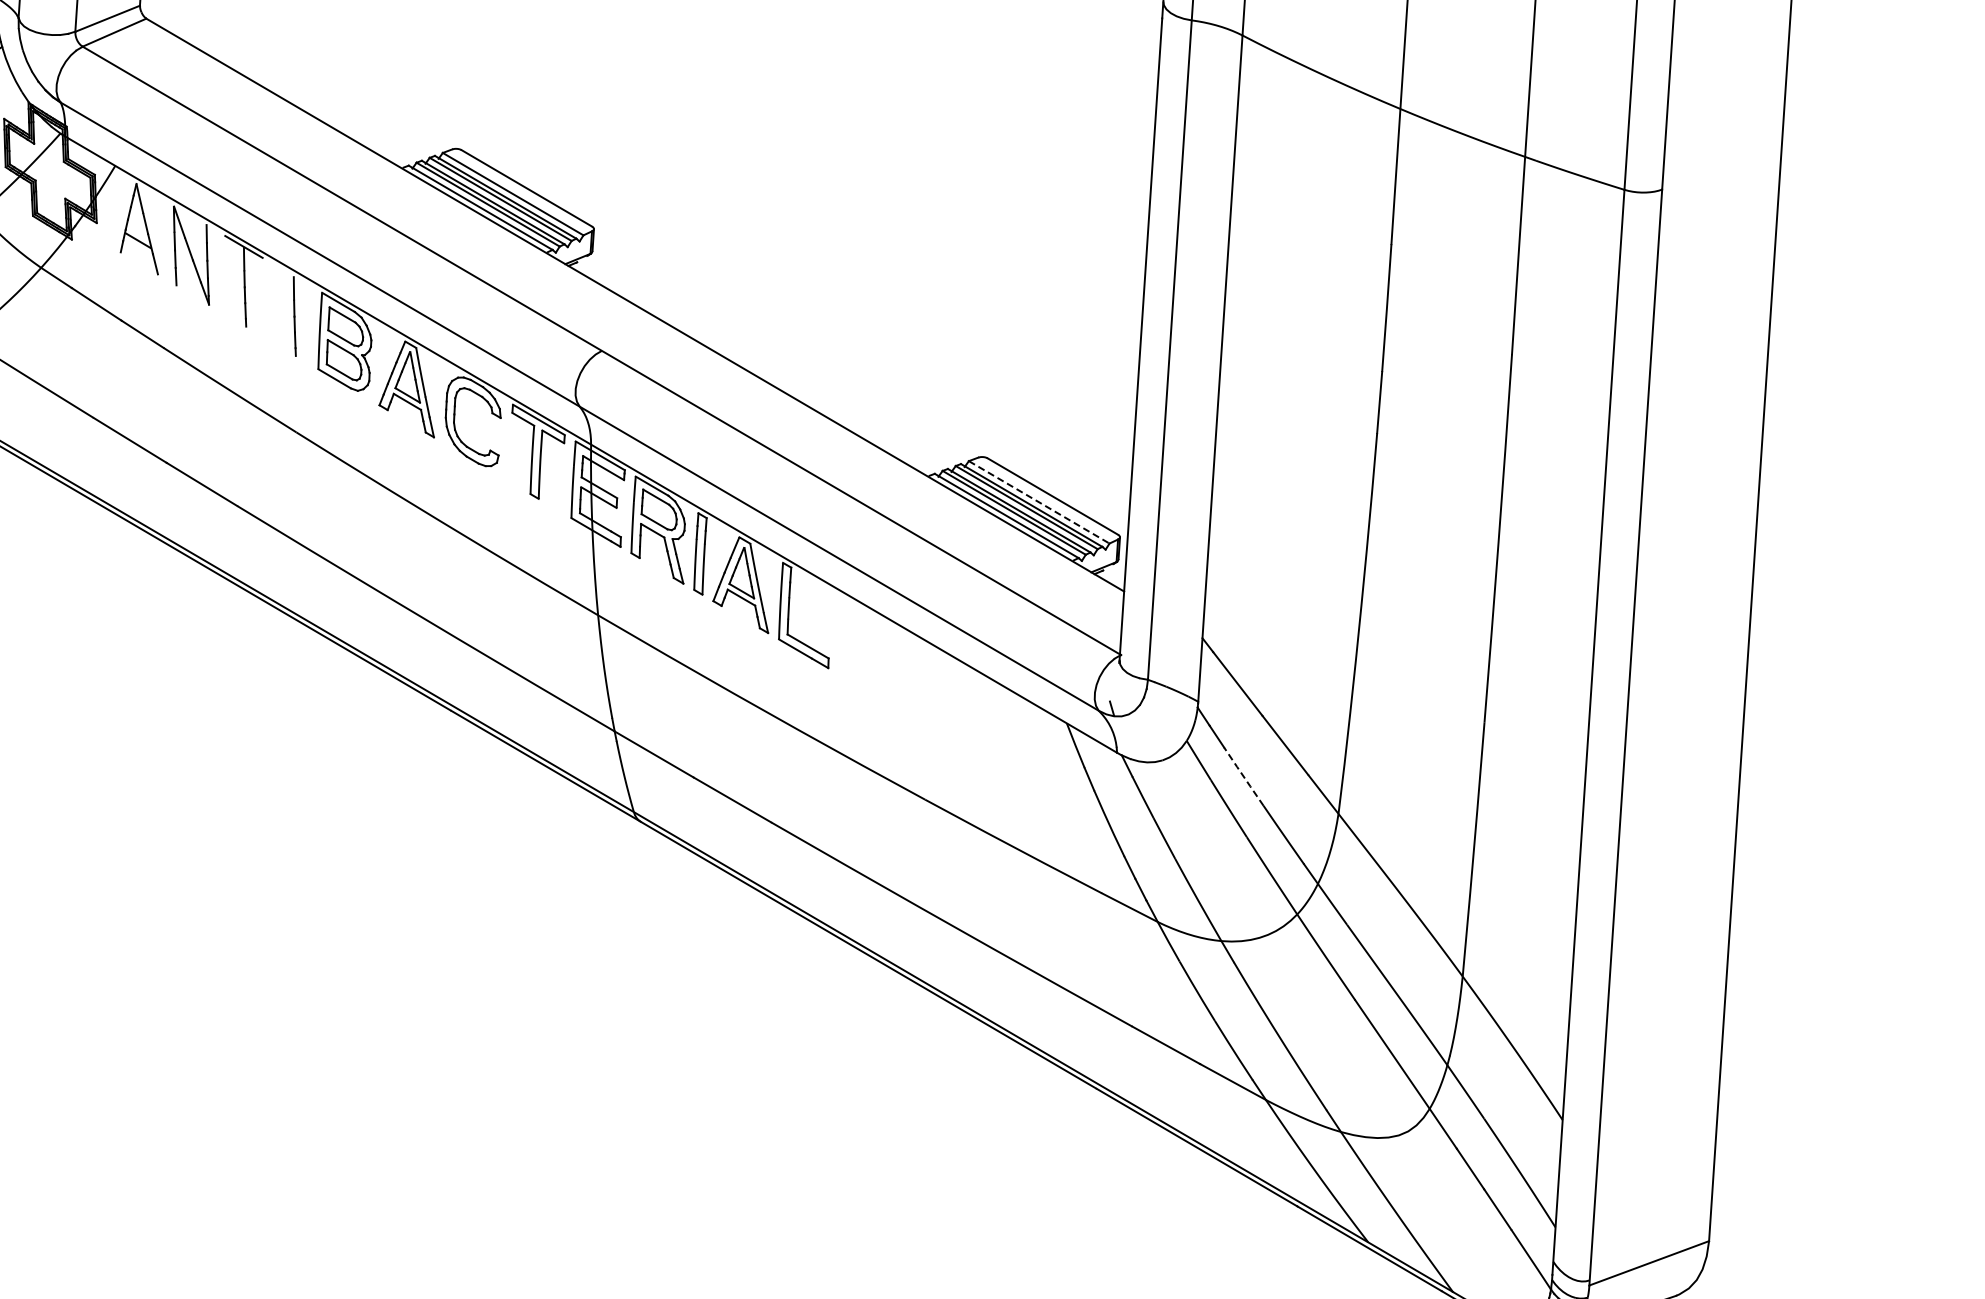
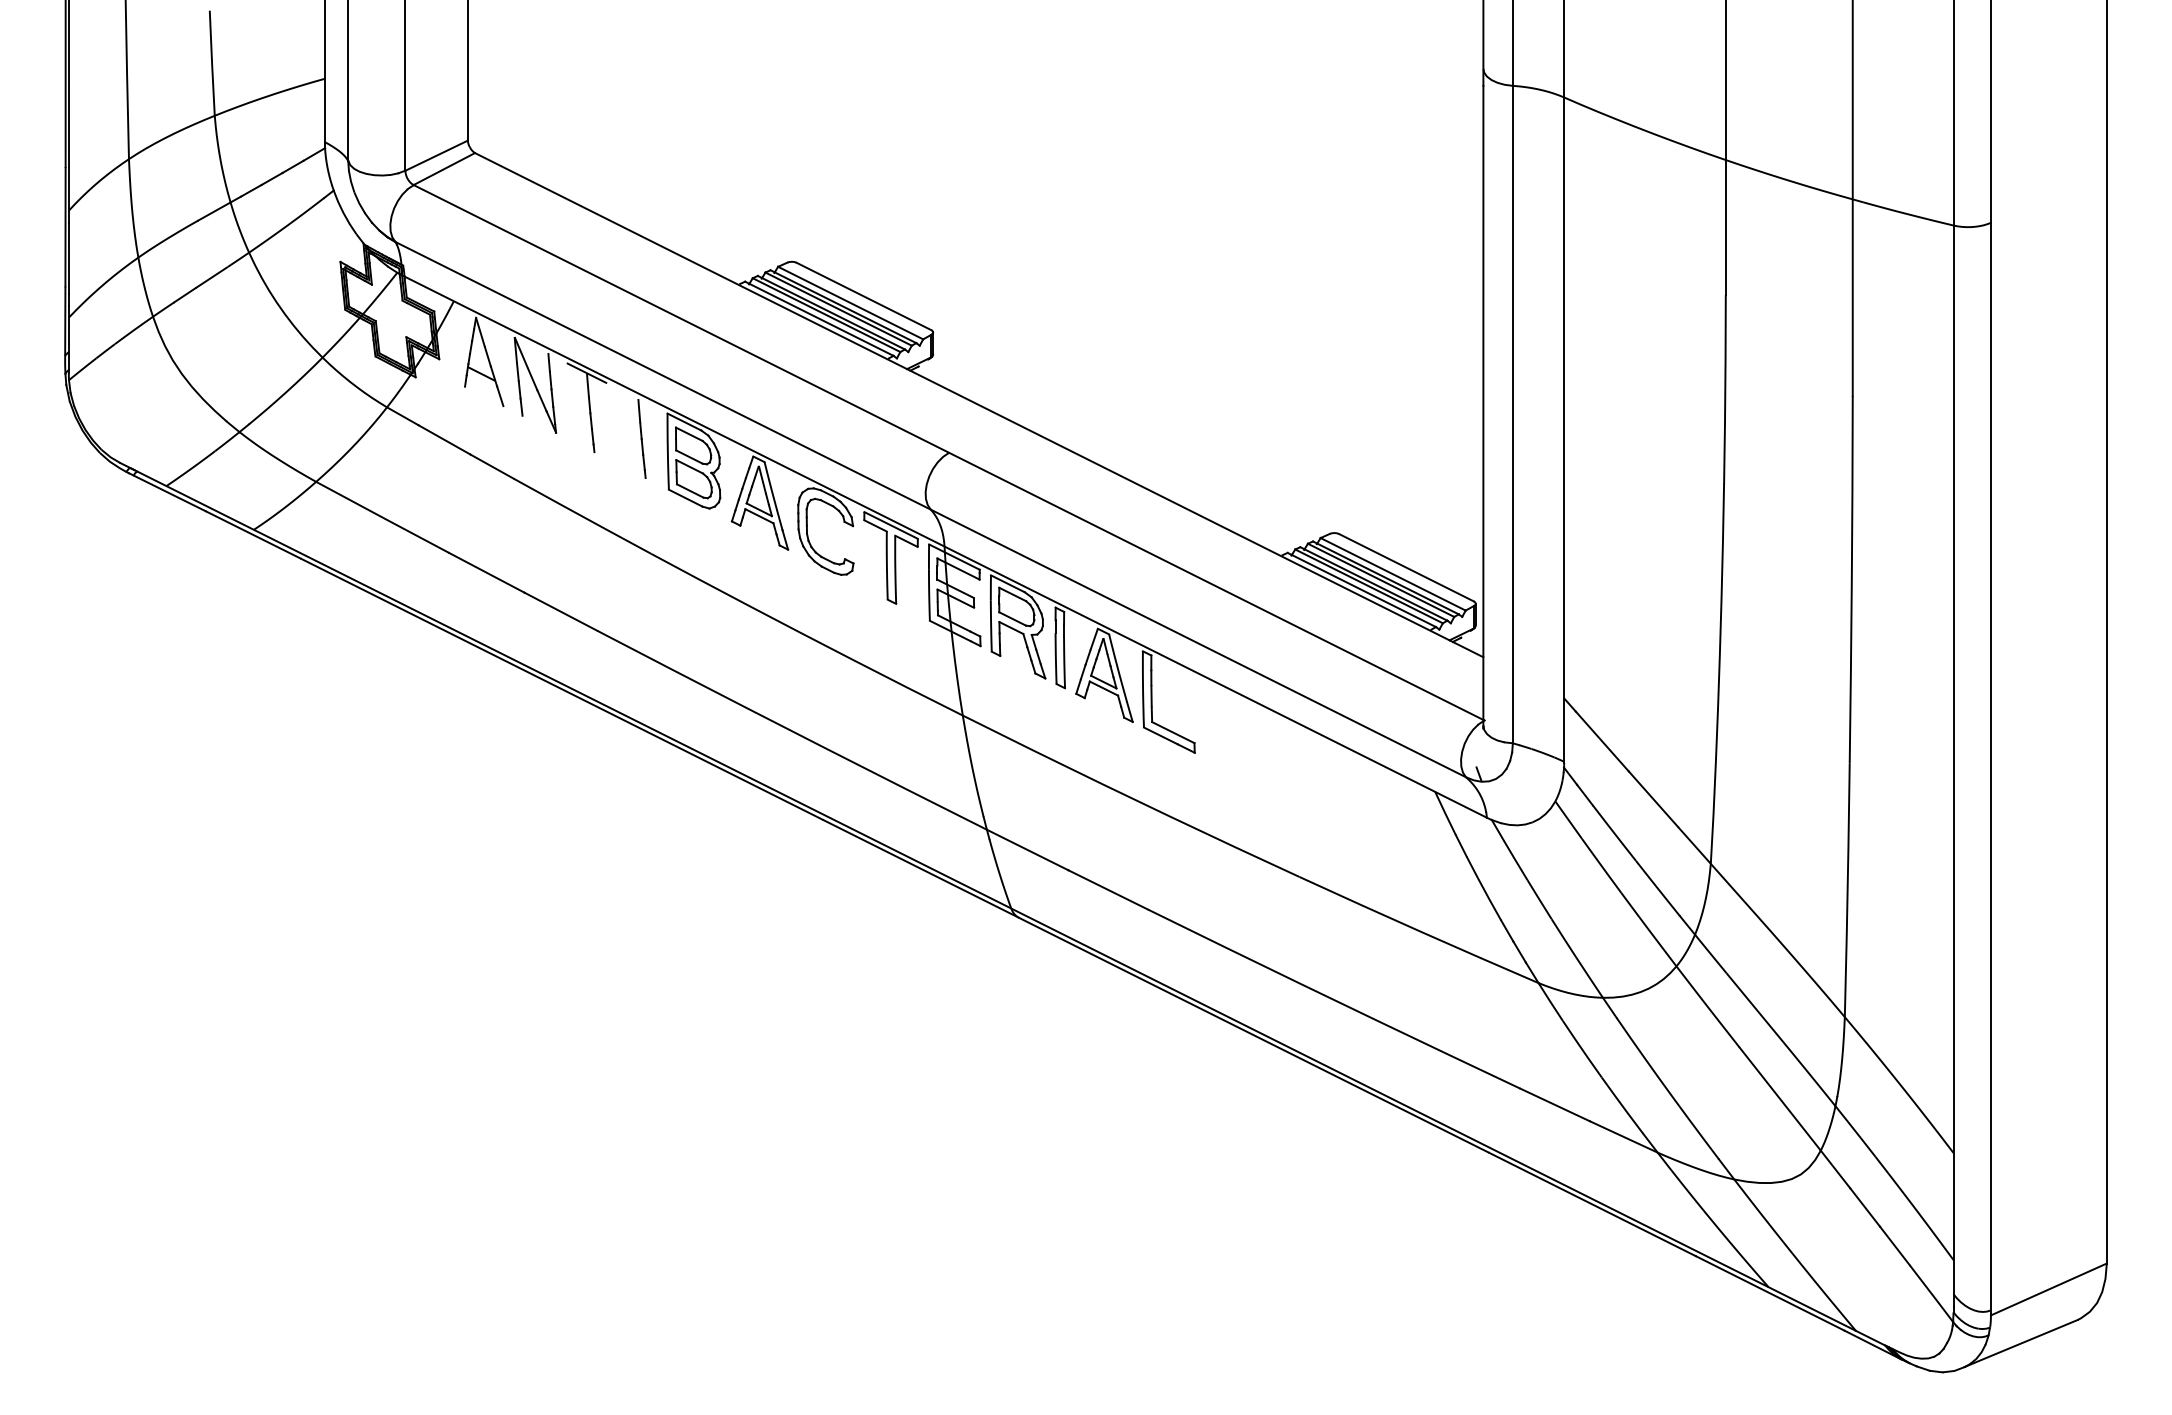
line: (1039, 502) -> (1393, 574), dashed -> solid
line: (1243, 777) -> (1614, 833), dashed -> solid

